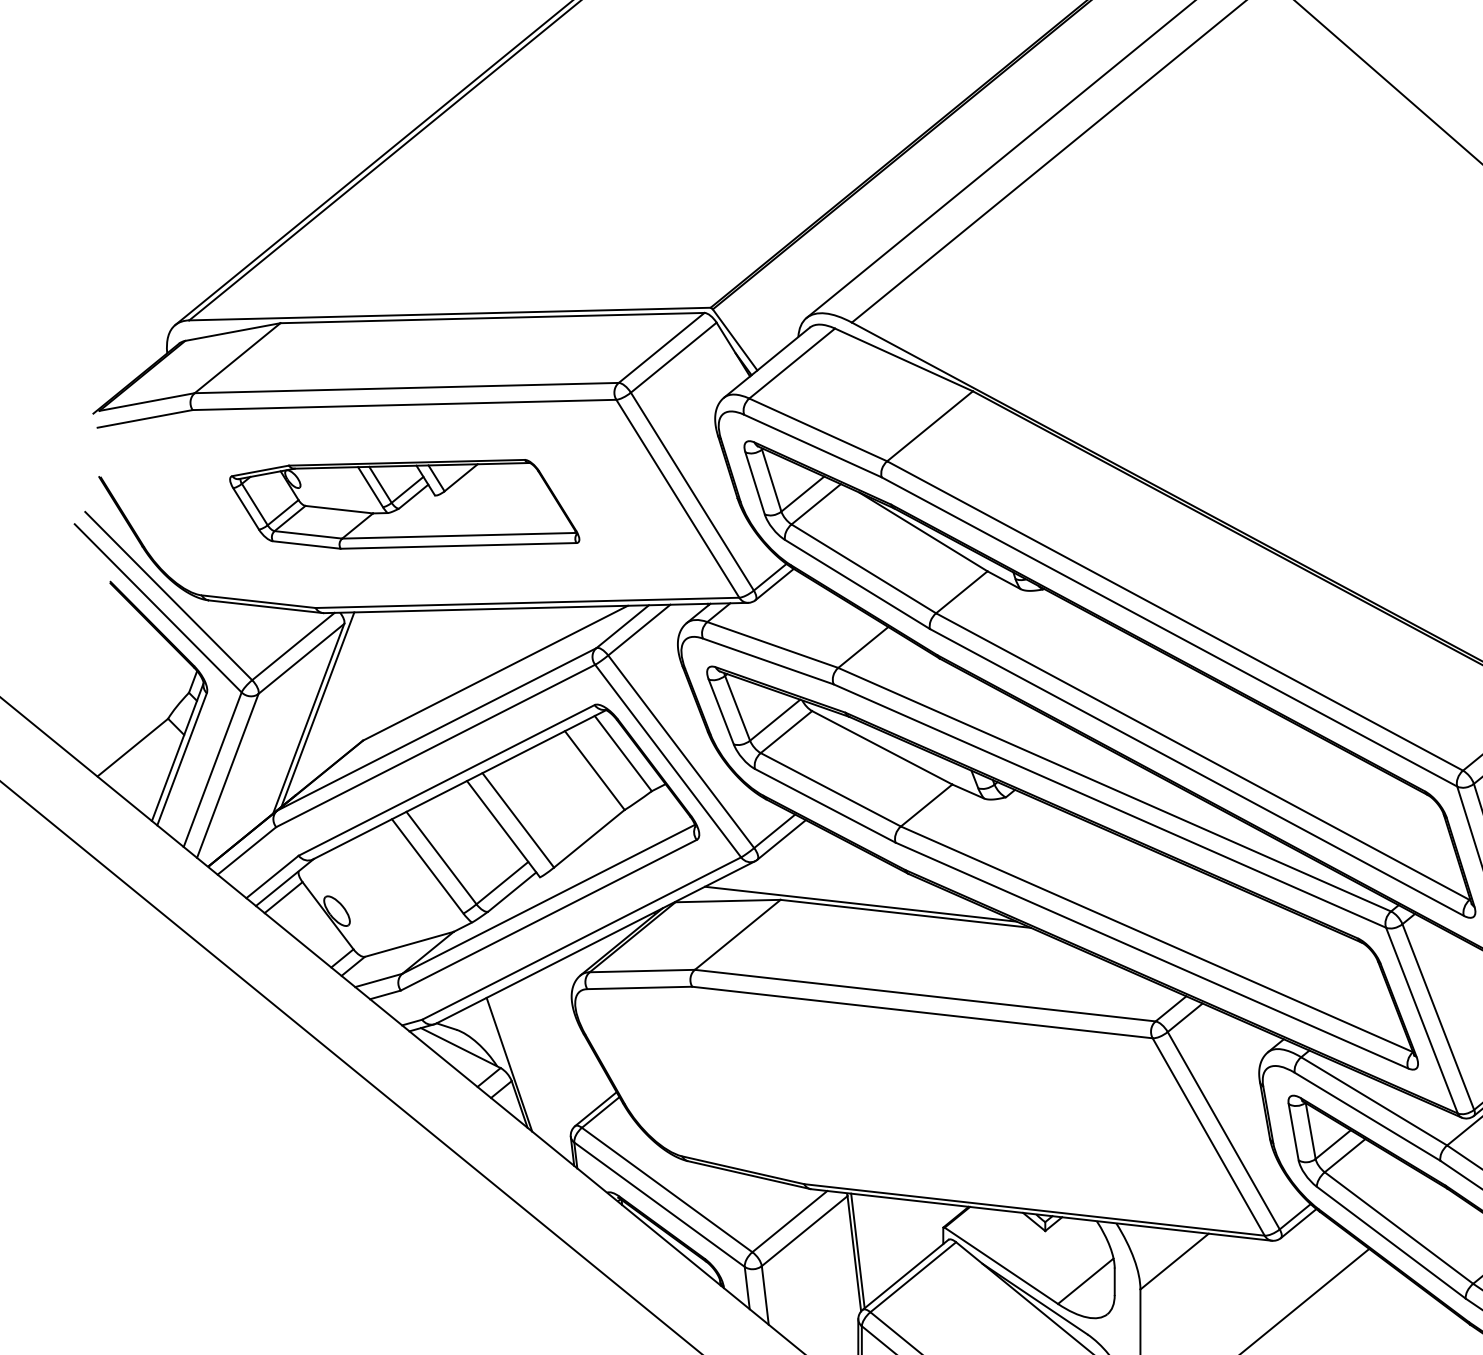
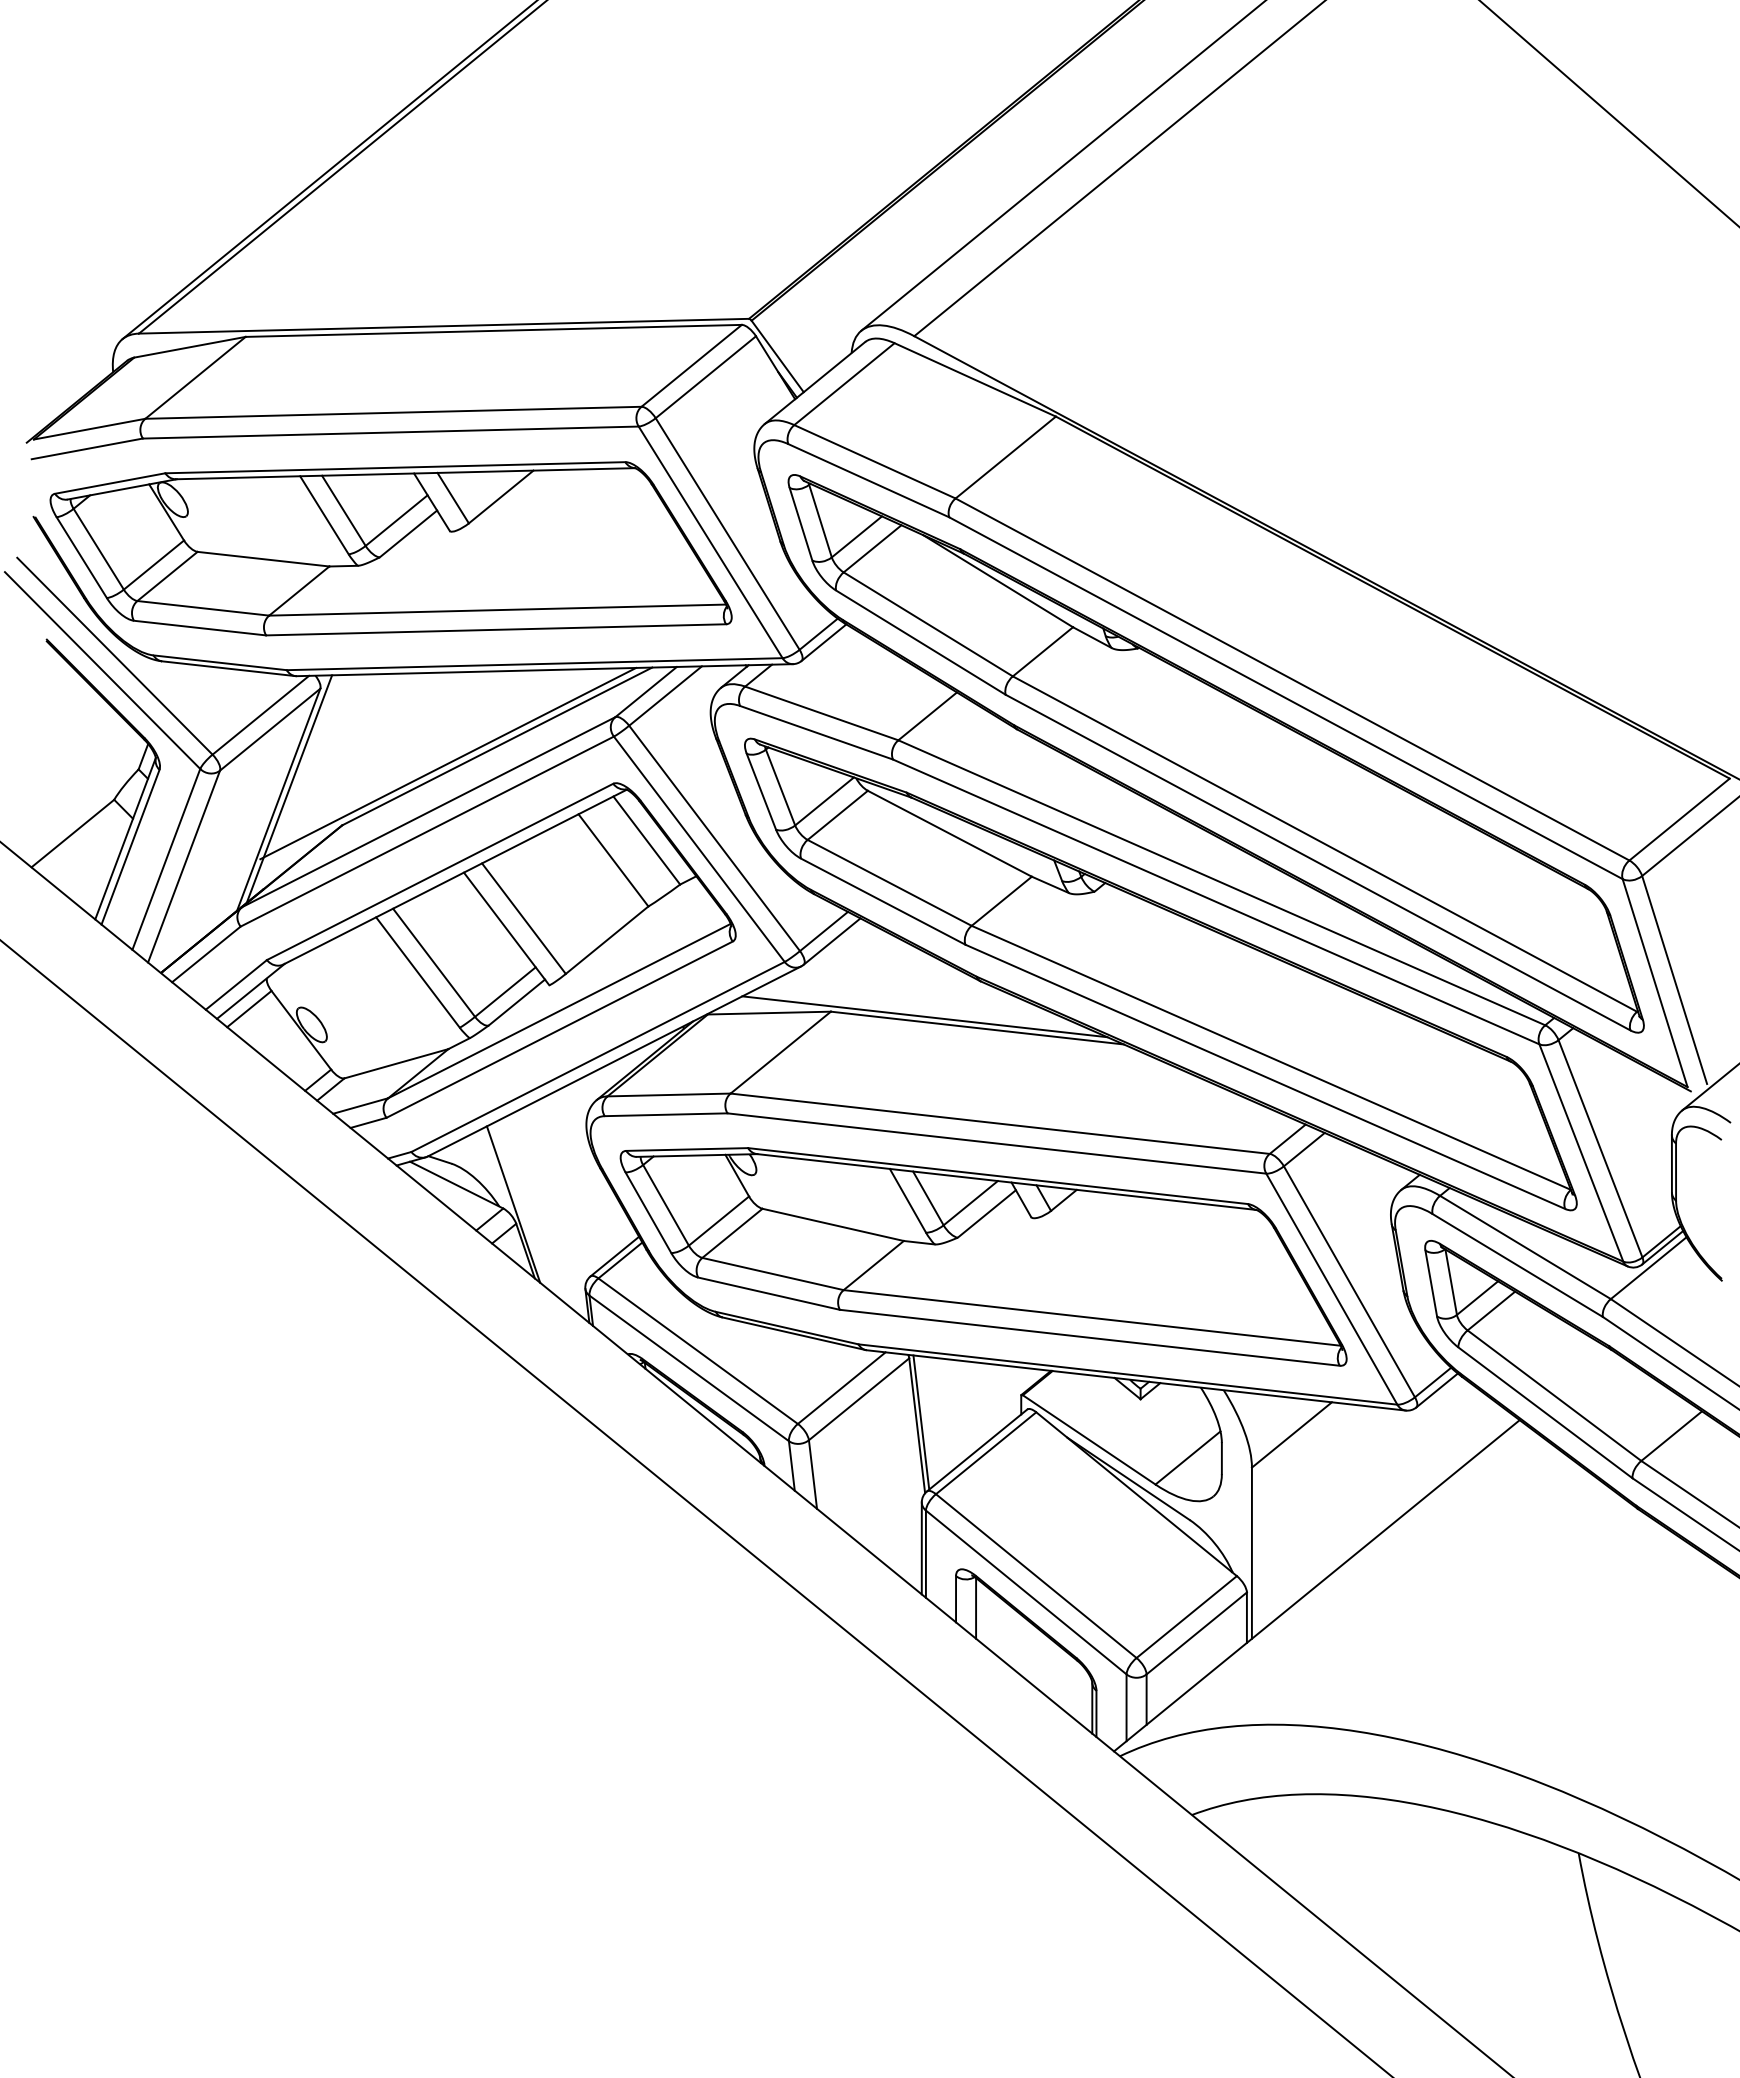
part: (404, 504) -> (390, 548), size x1.67
line: (453, 687) -> (448, 763), added
part: (911, 1109) -> (983, 1256), added

